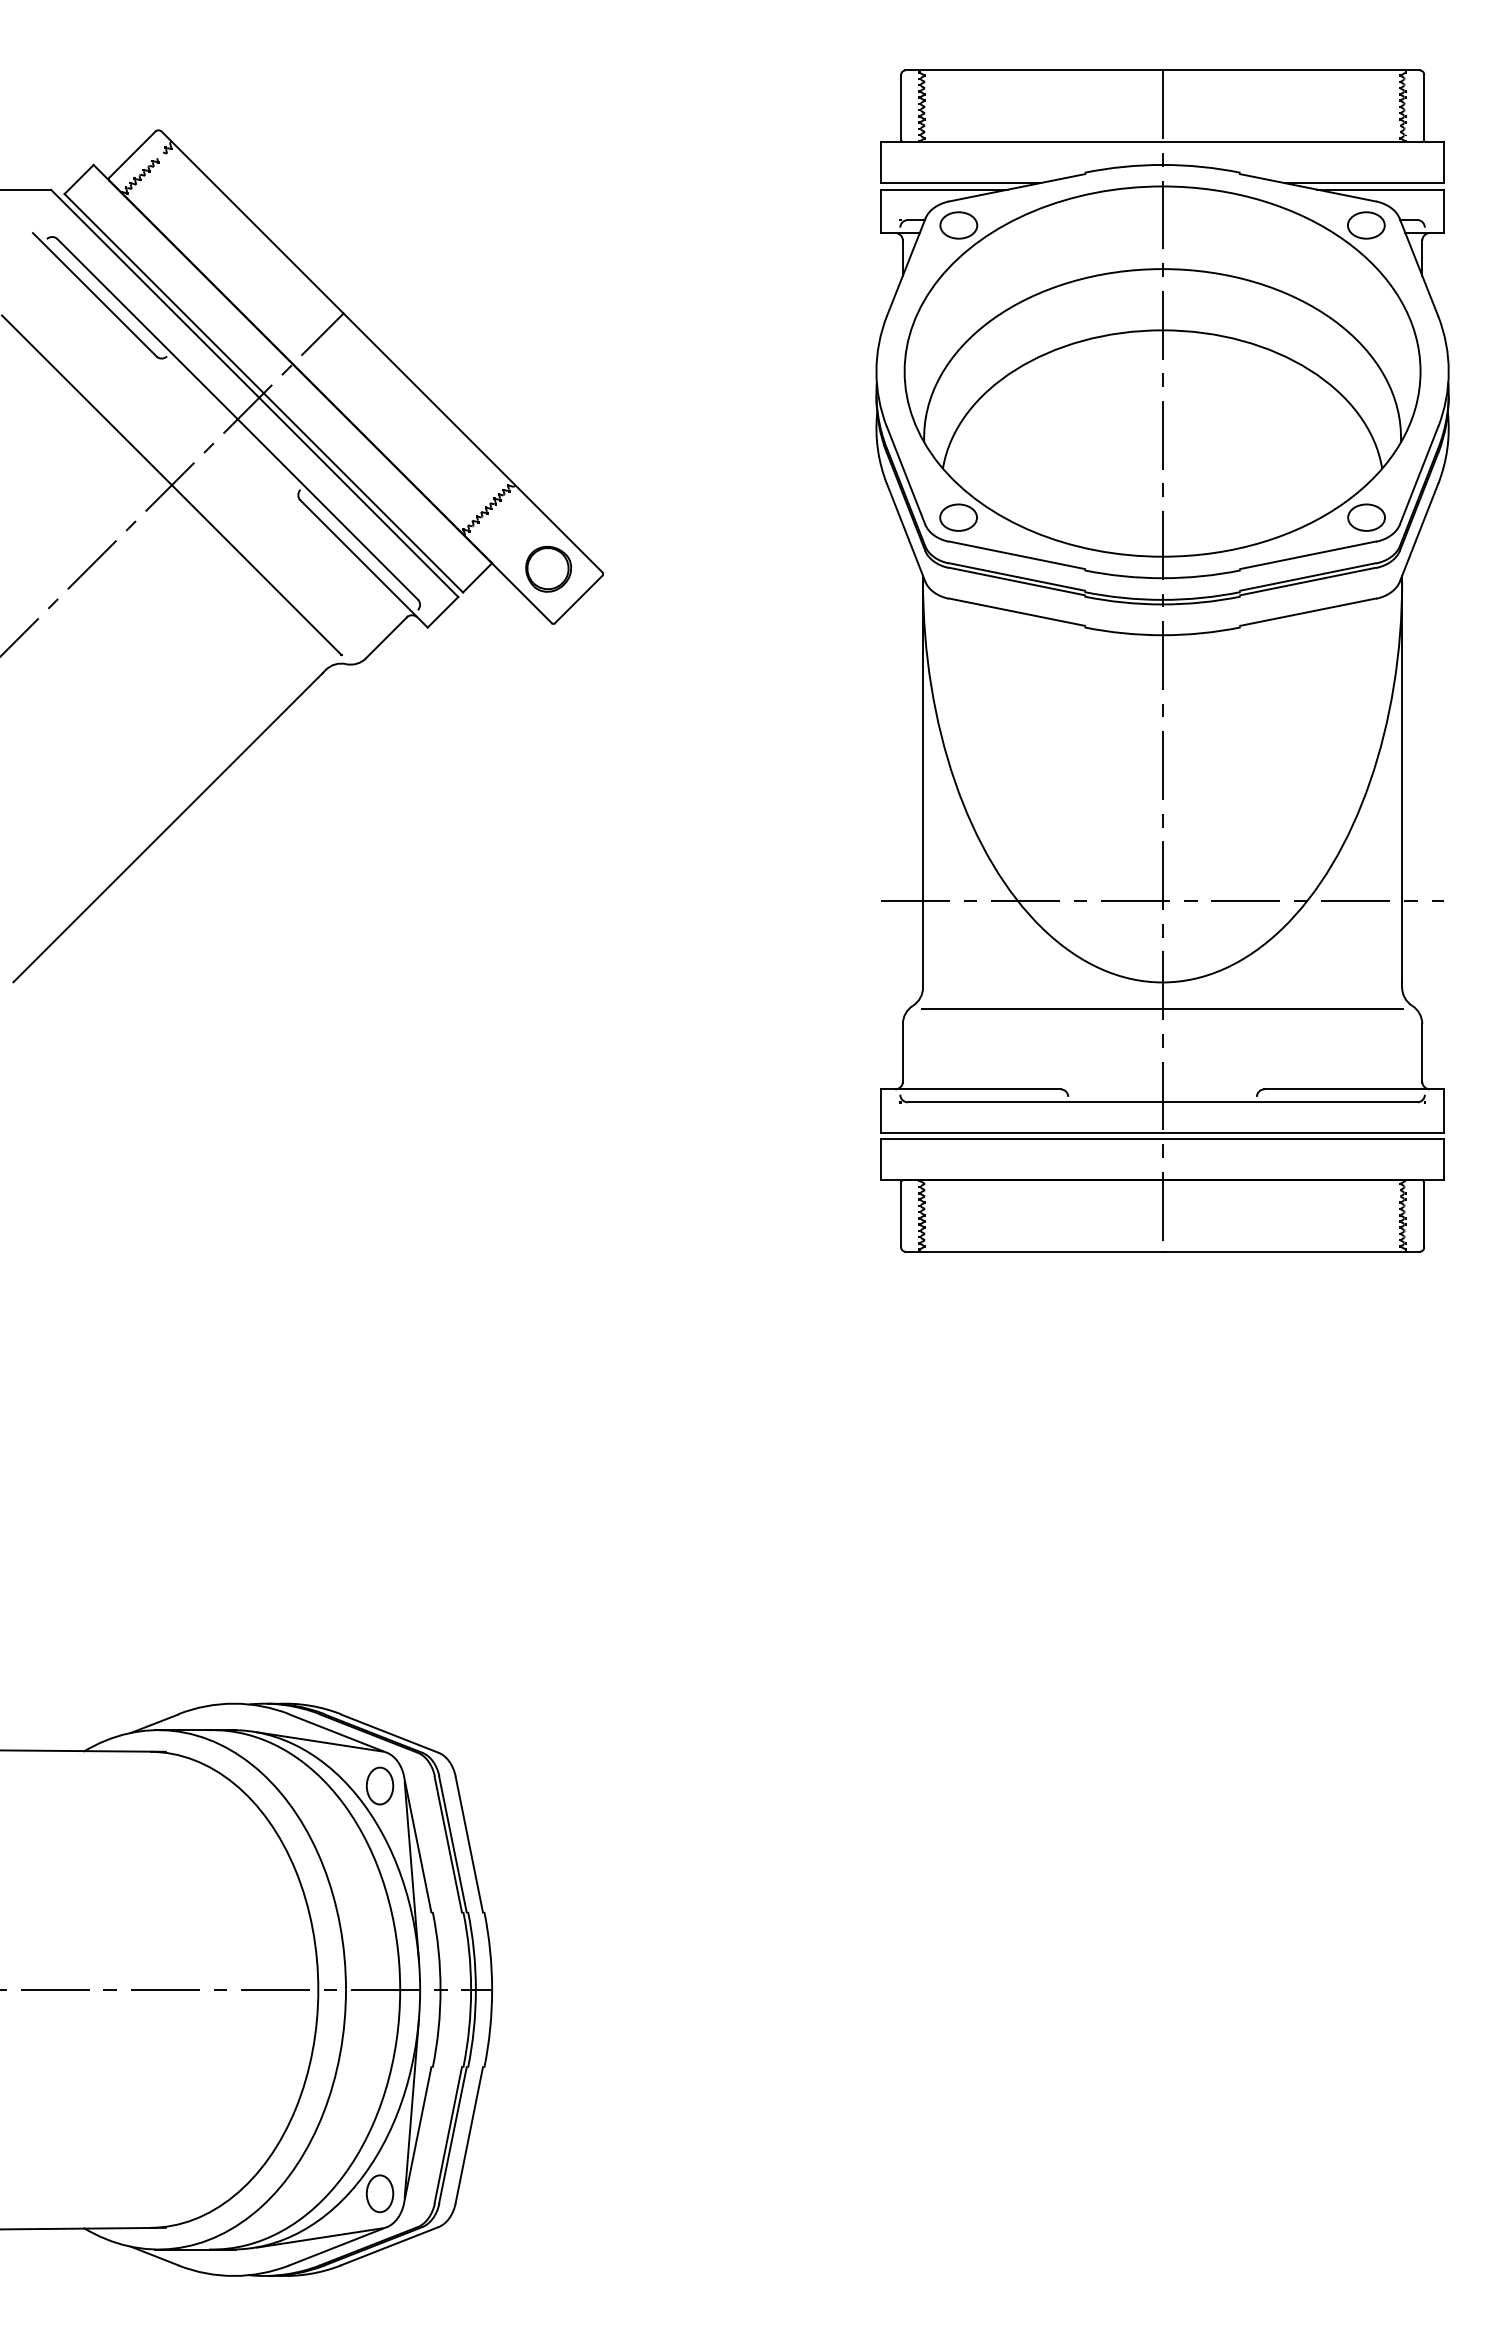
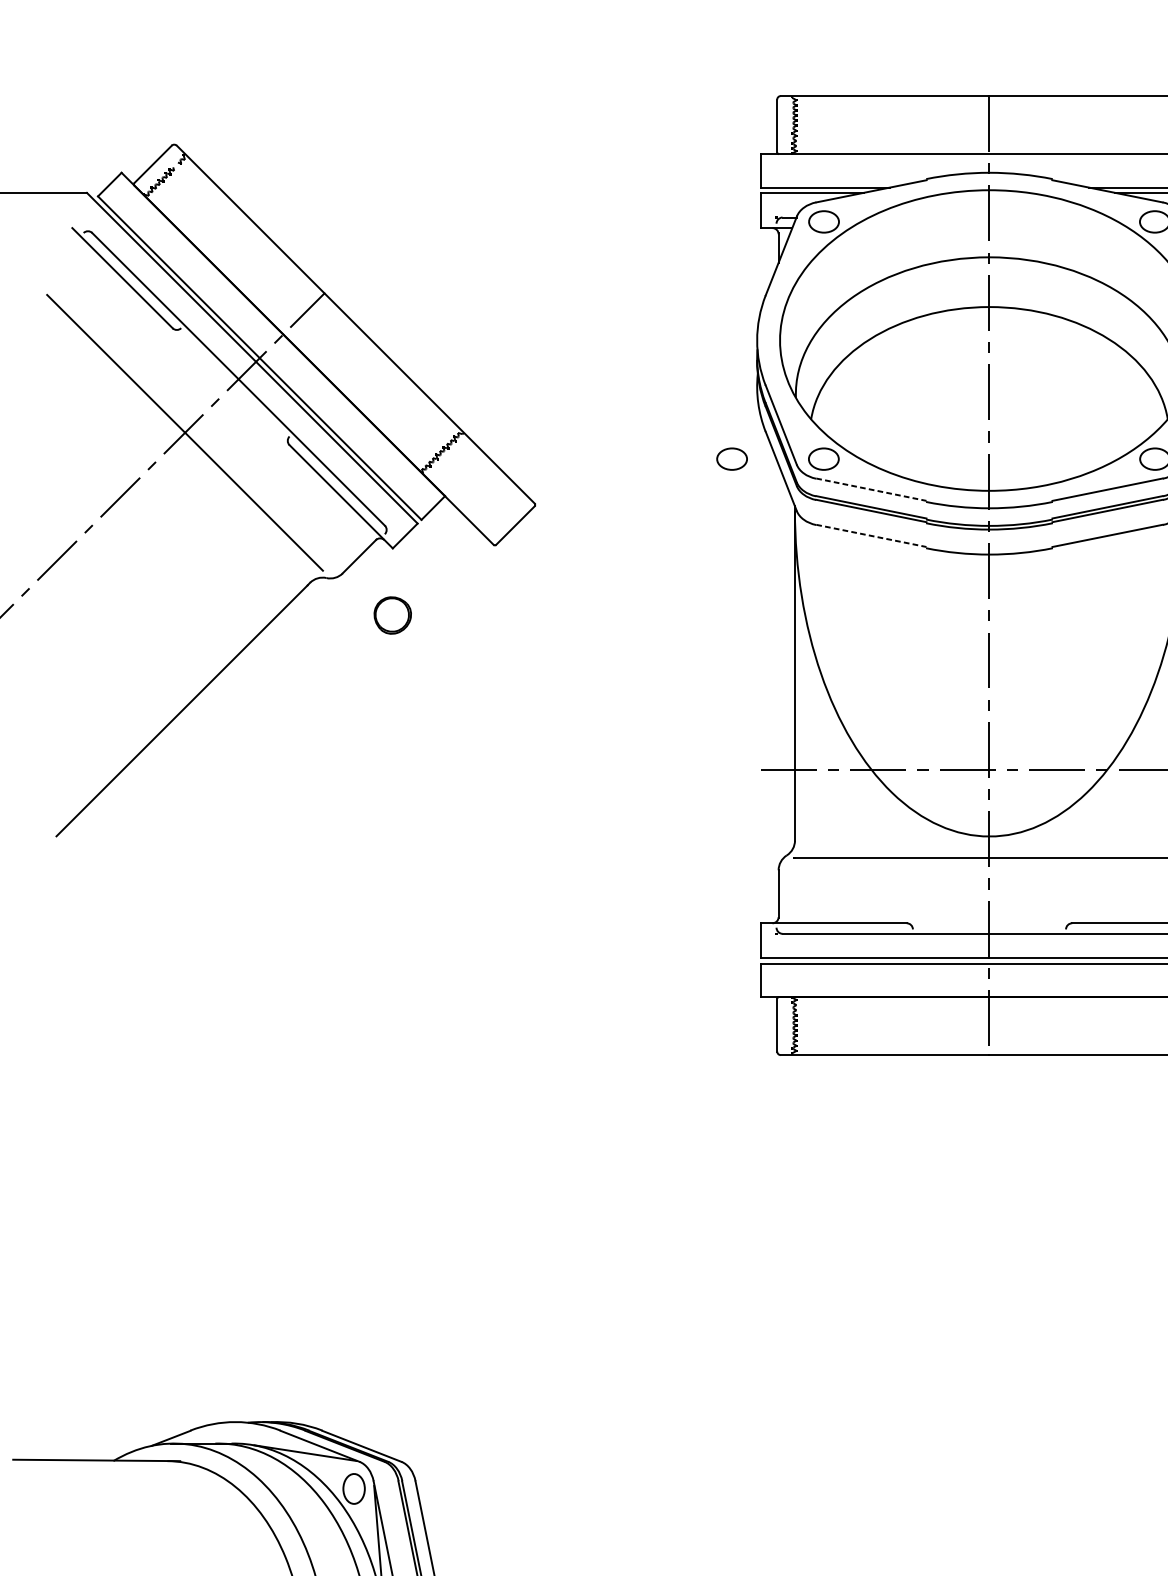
part: (845, 517) -> (732, 459), added
line: (1017, 555) -> (871, 489), solid -> dashed
part: (548, 568) -> (392, 614), moved
line: (1017, 612) -> (871, 536), solid -> dashed

